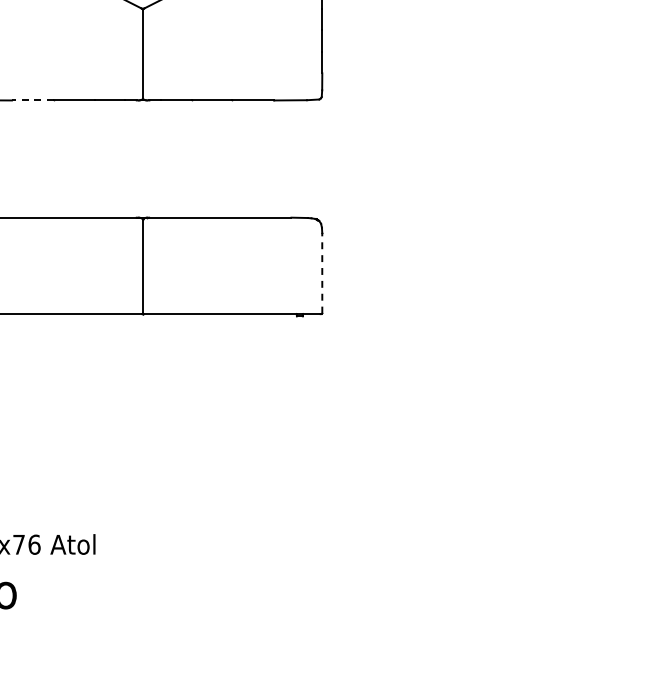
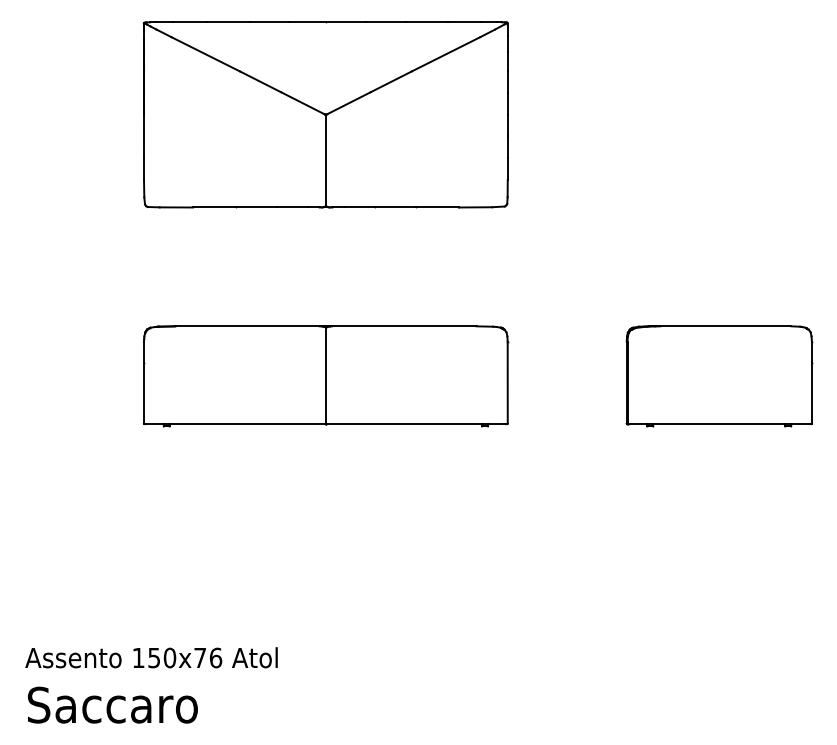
line: (33, 100) -> (214, 207), dashed -> solid
part: (531, 267) -> (719, 376), added
line: (322, 273) -> (507, 382), dashed -> solid

